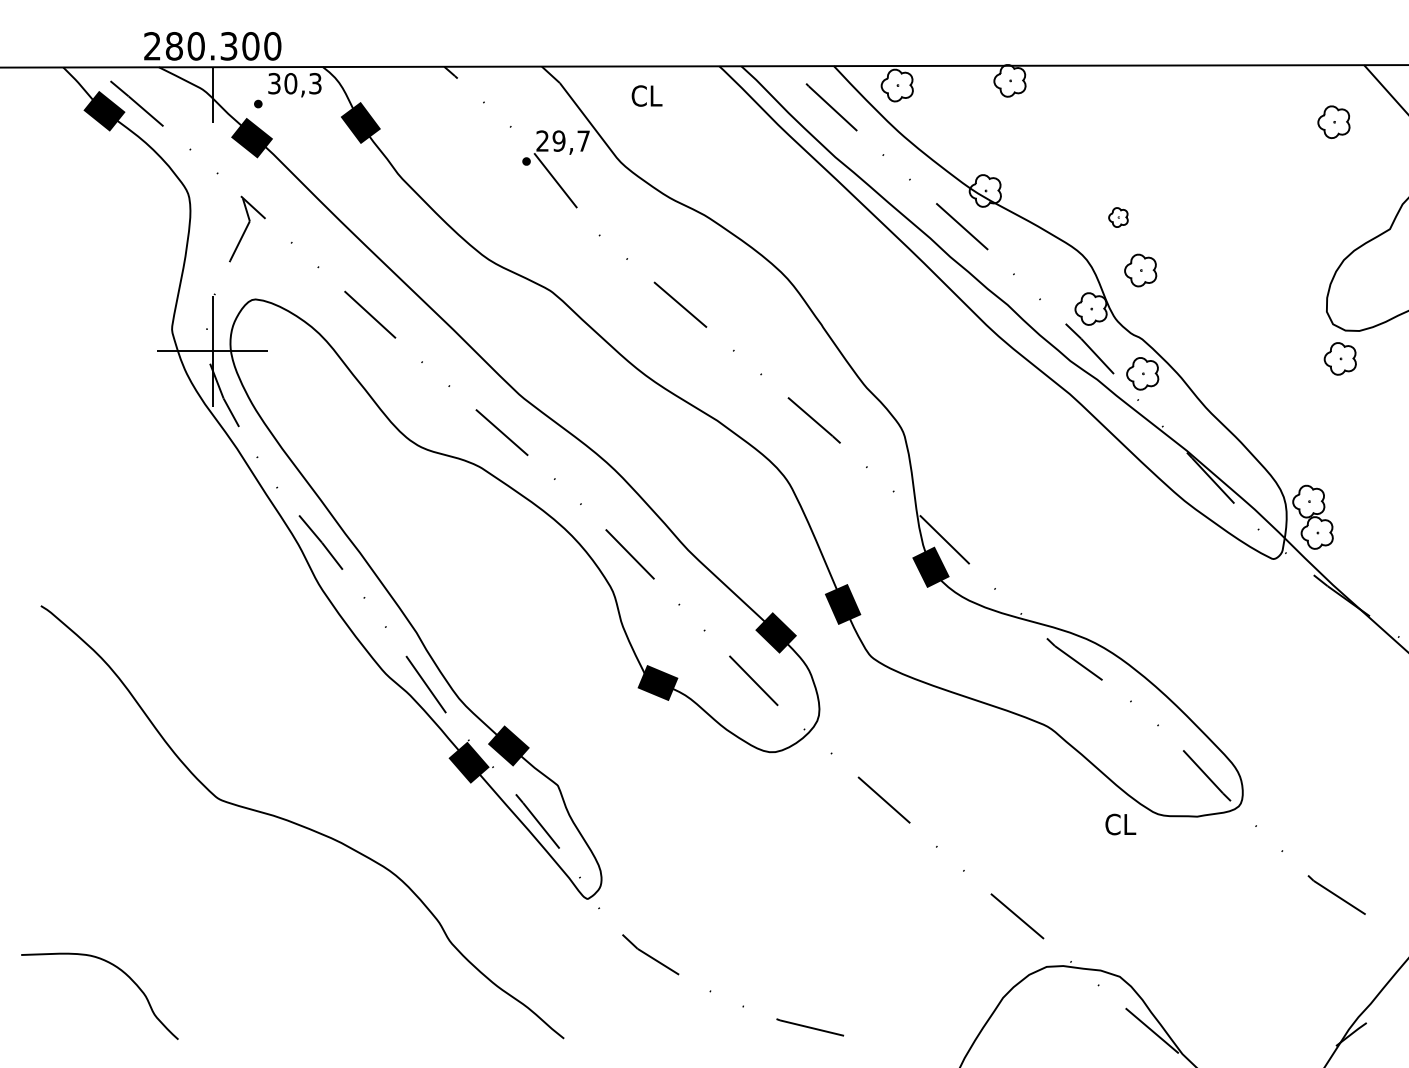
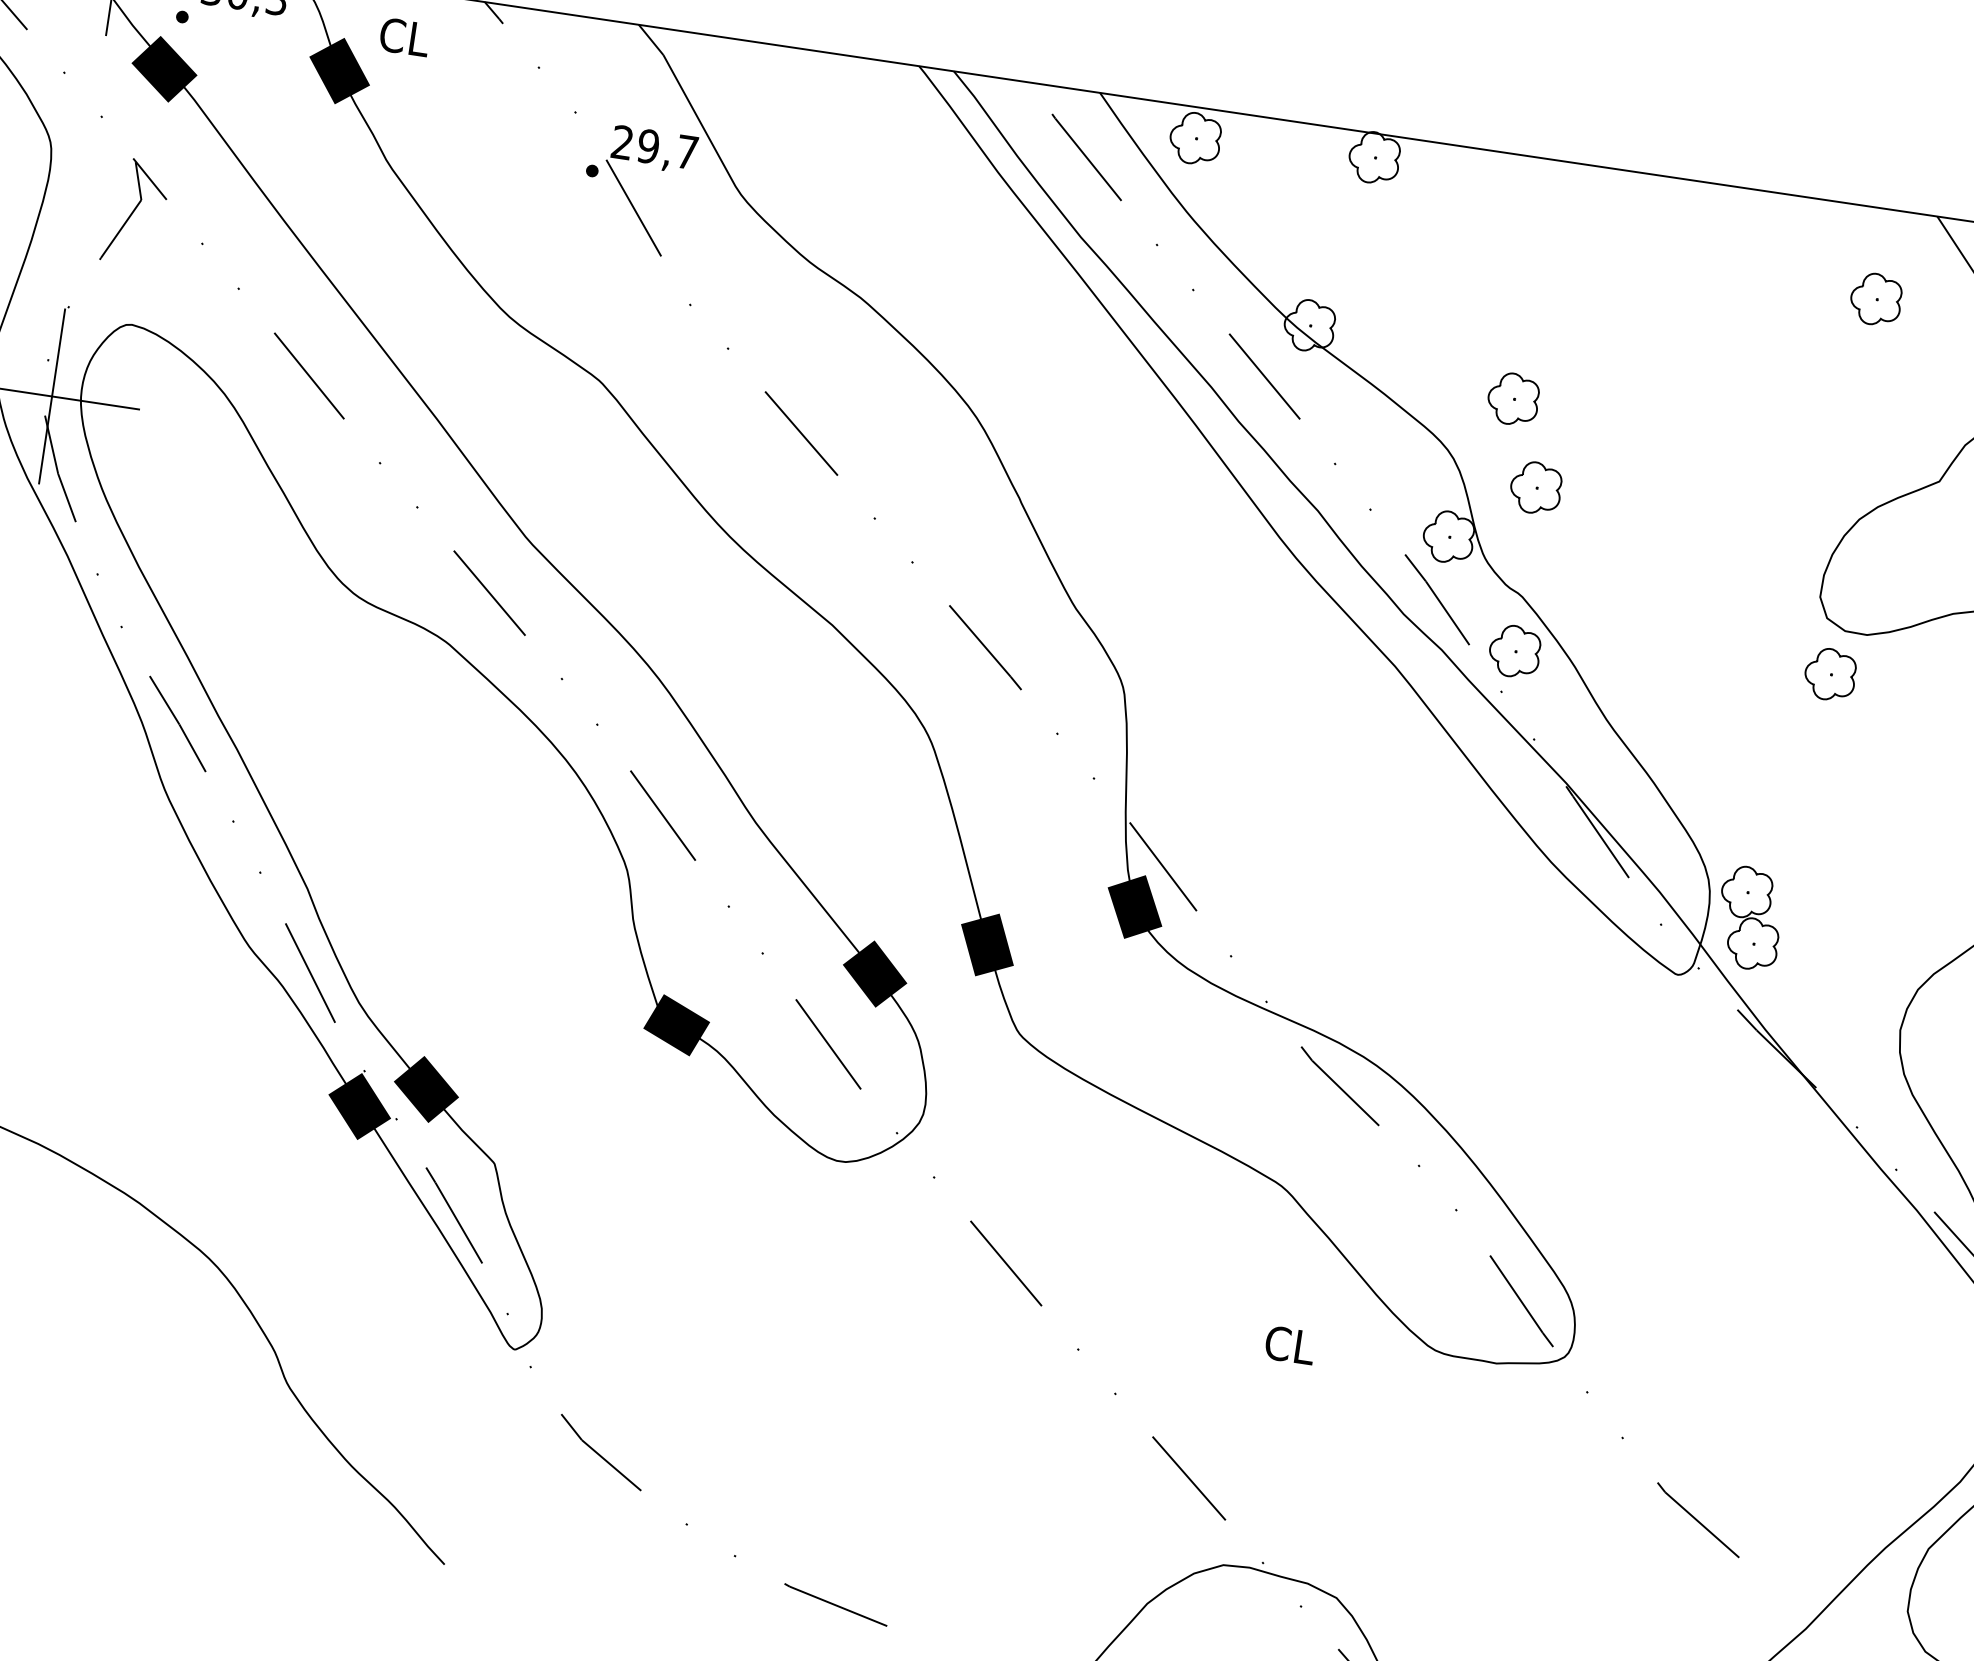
text: (646, 95) -> (404, 36), moved
part: (1118, 217) -> (1513, 399), size x1.67
text: (1120, 824) -> (1289, 1345), moved

